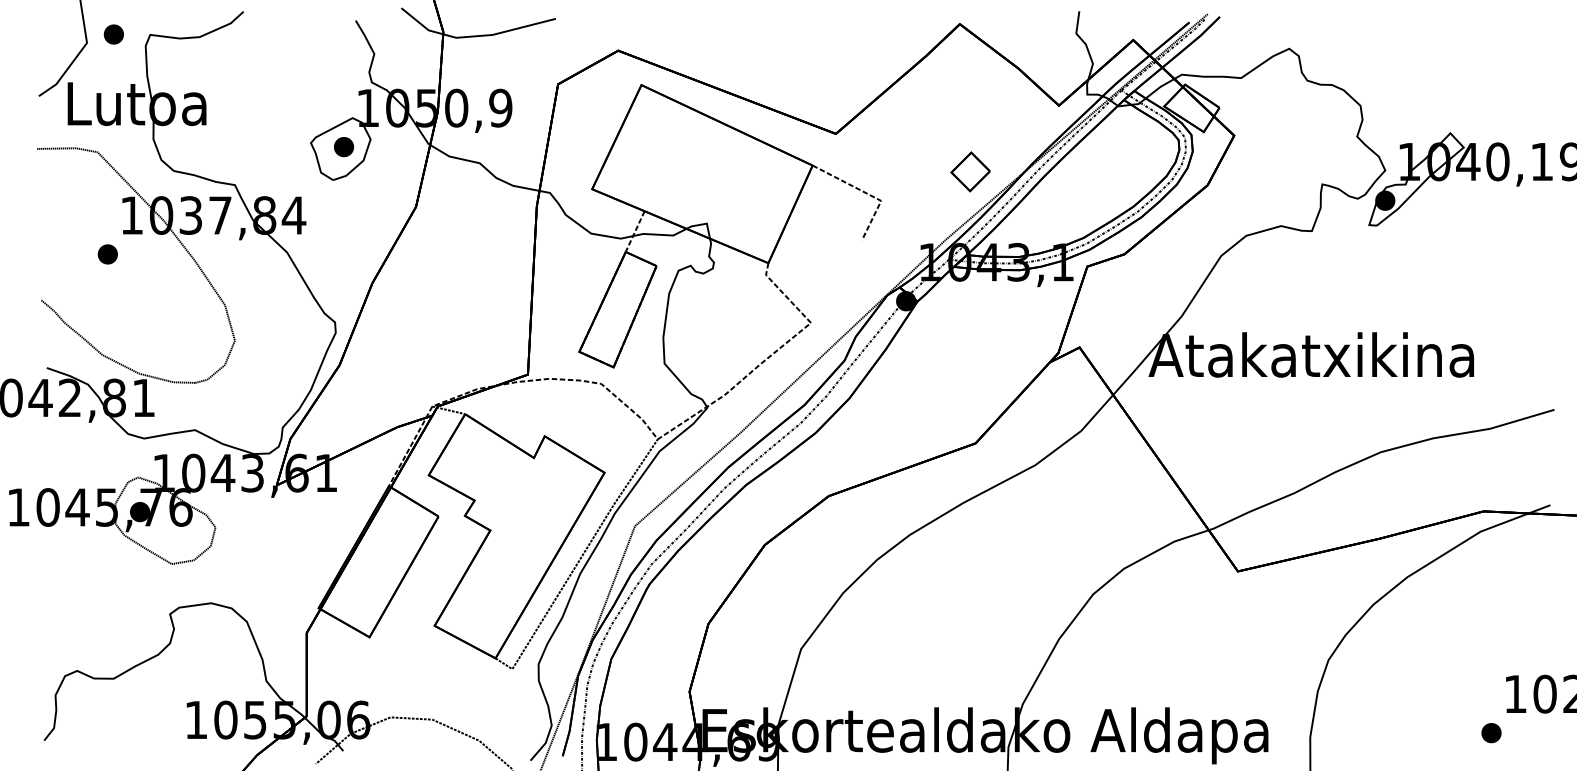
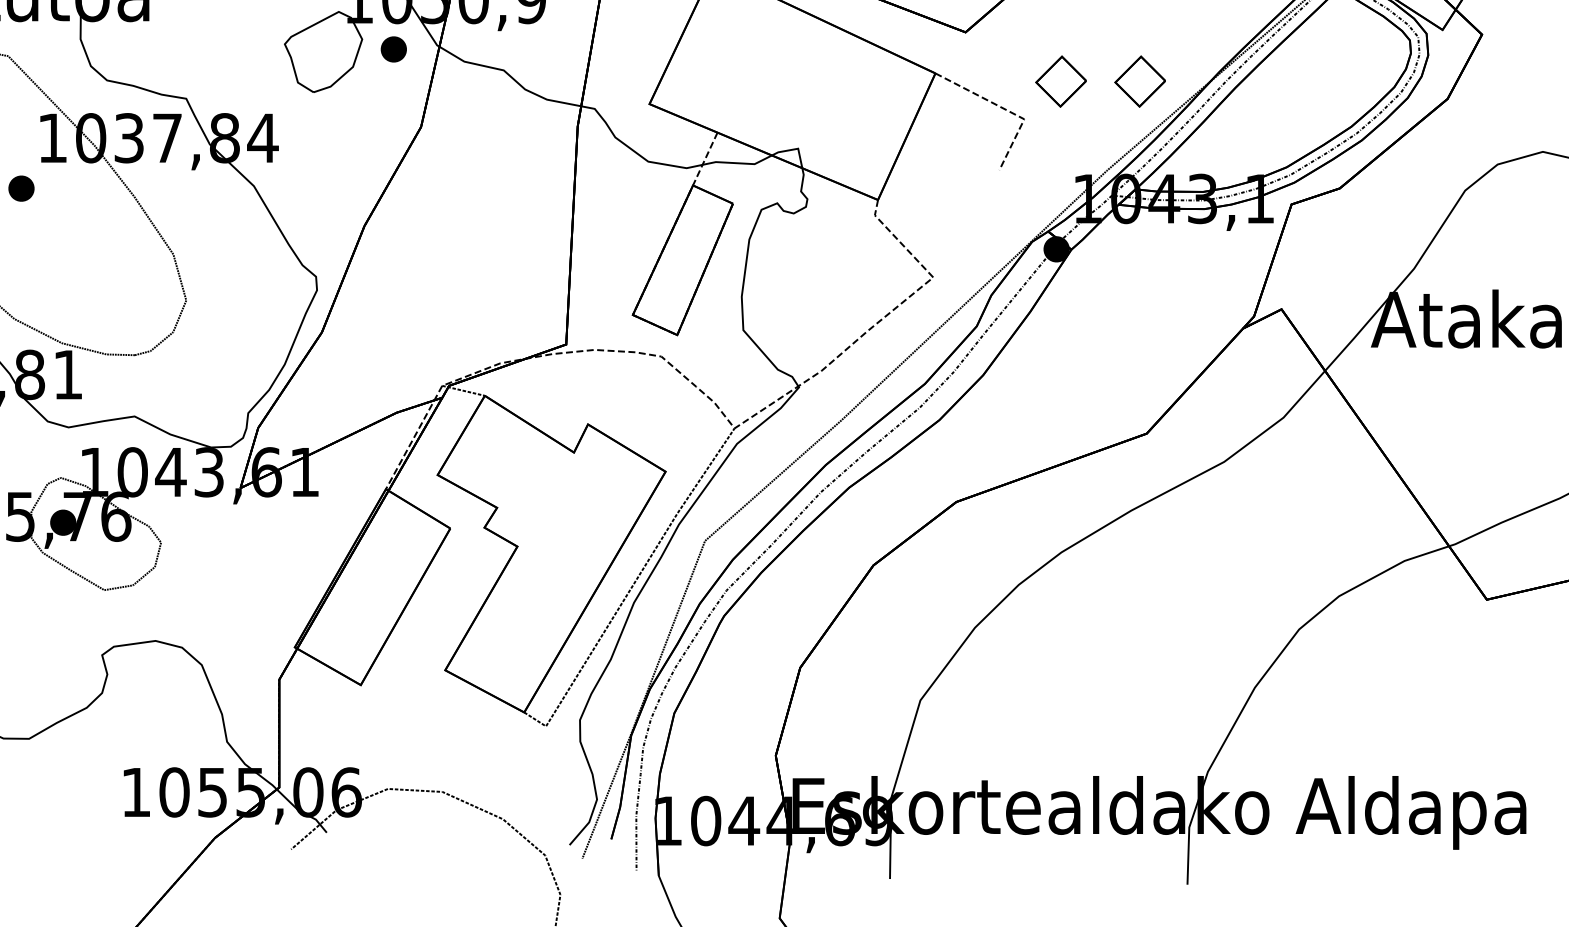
part: (344, 147) -> (394, 49), moved
part: (909, 171) -> (1060, 81), added

